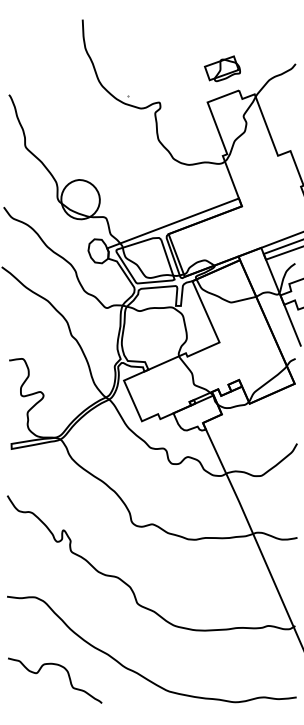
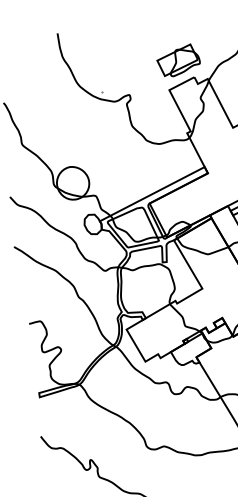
part: (222, 68) -> (178, 60), size x1.43

